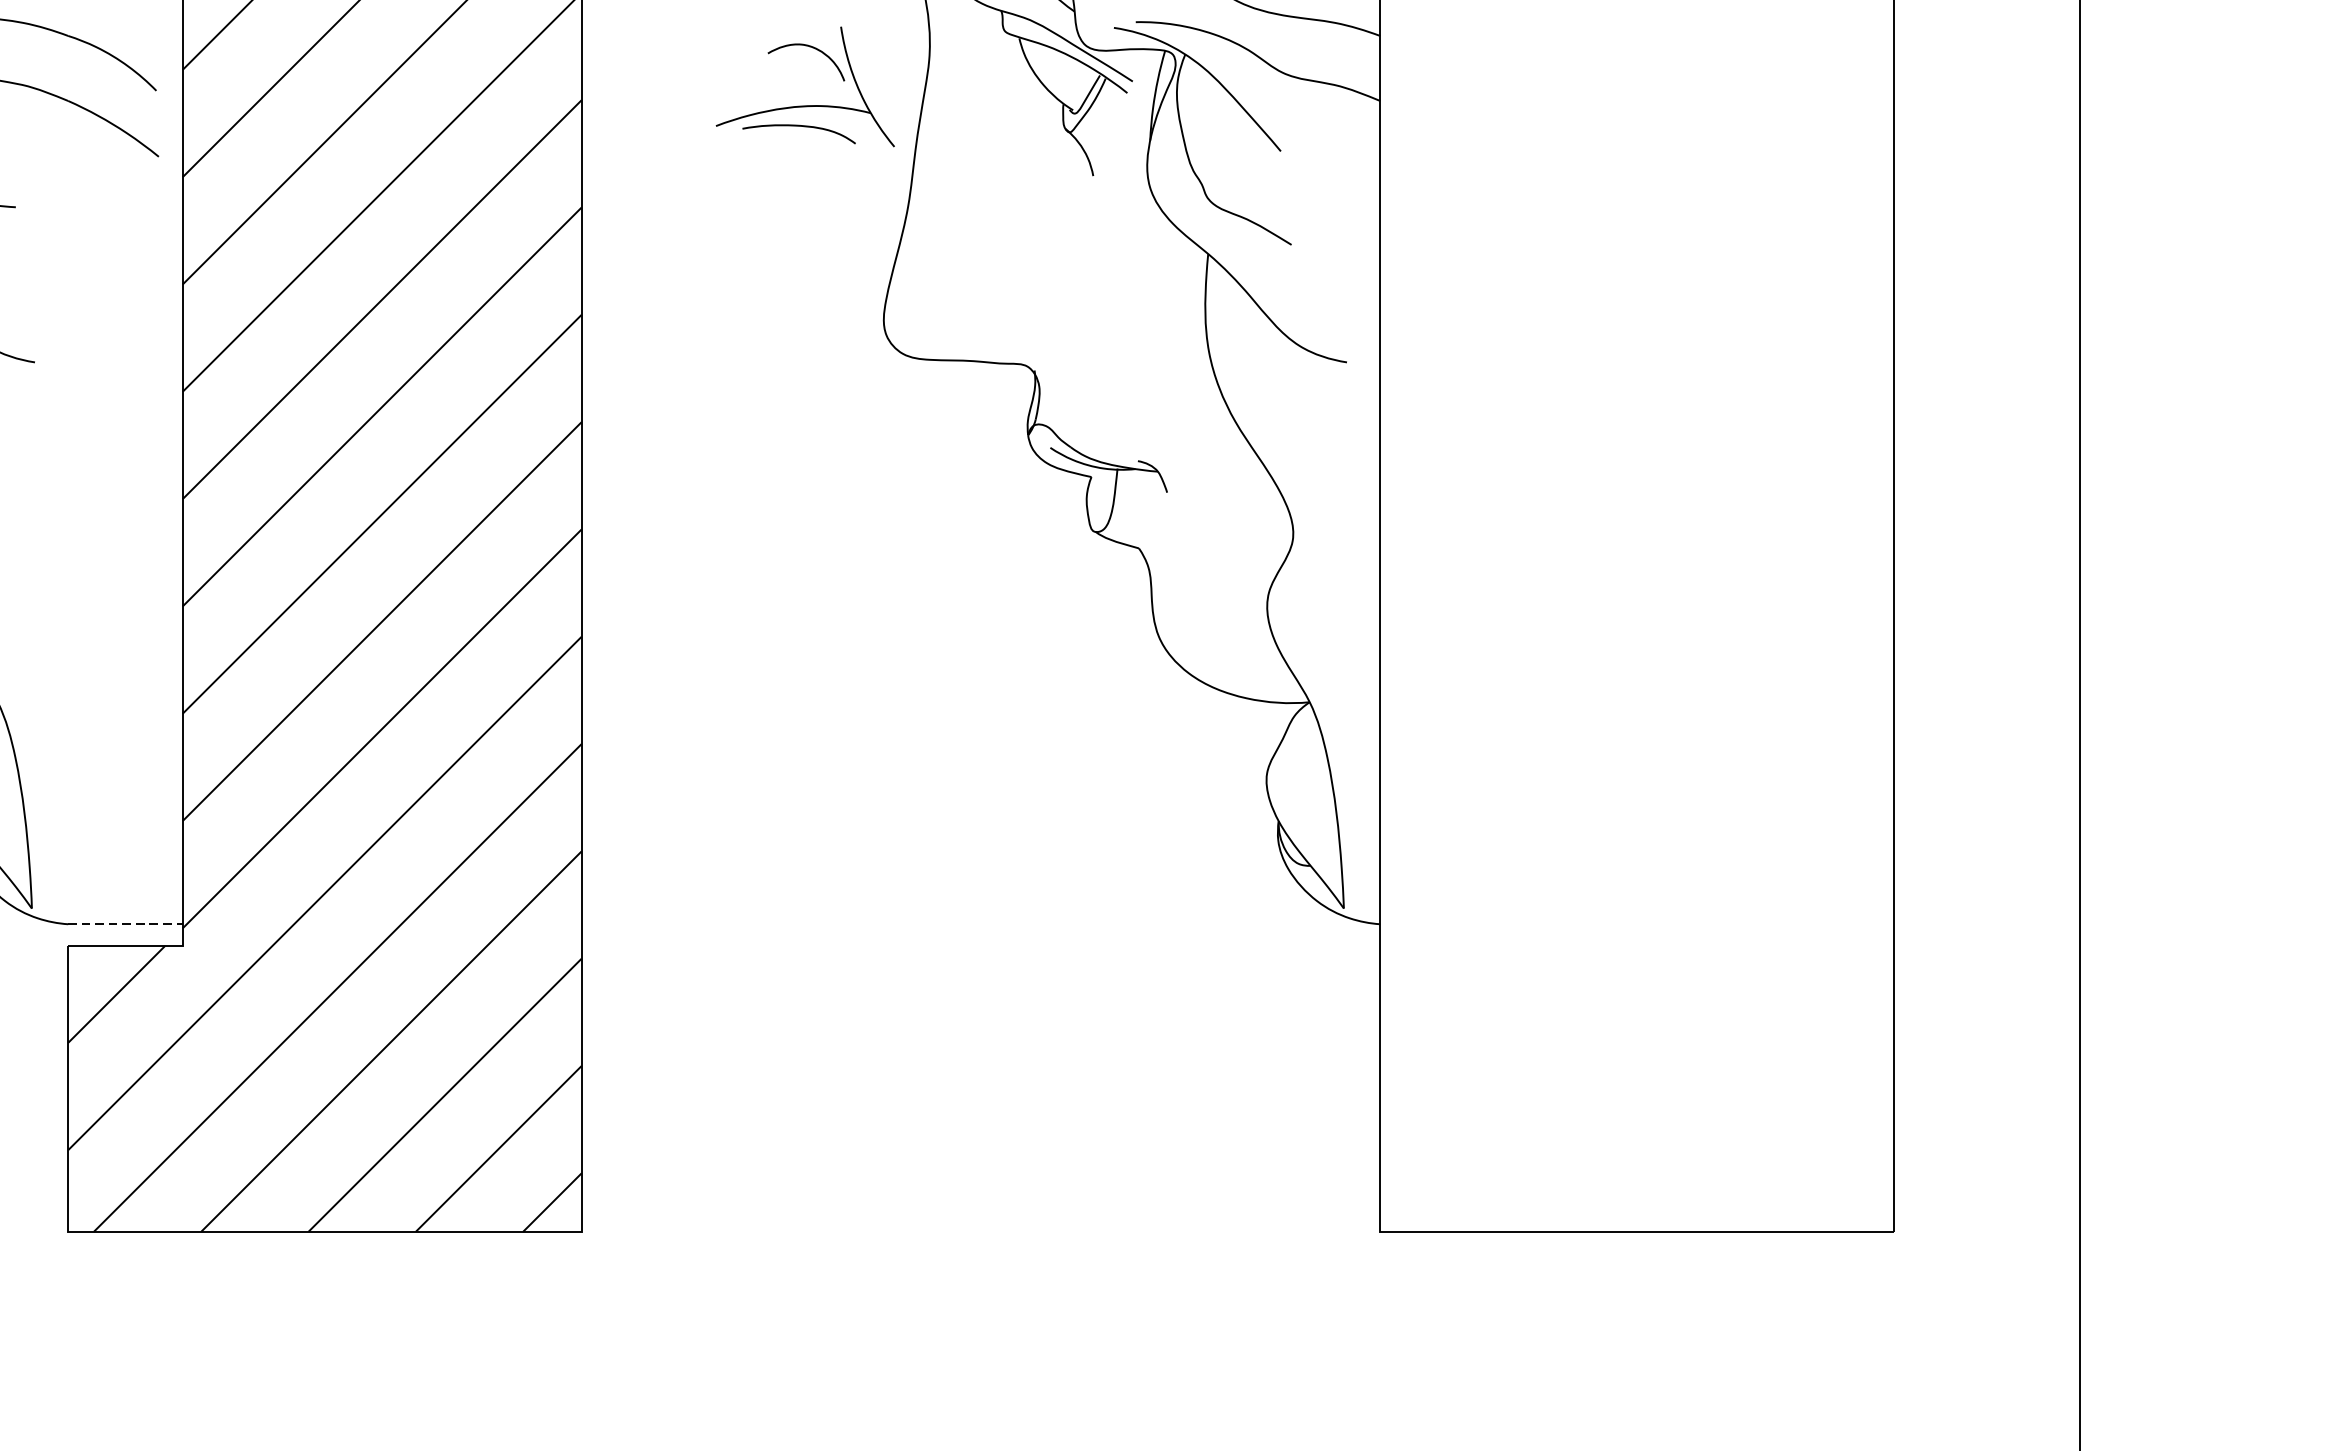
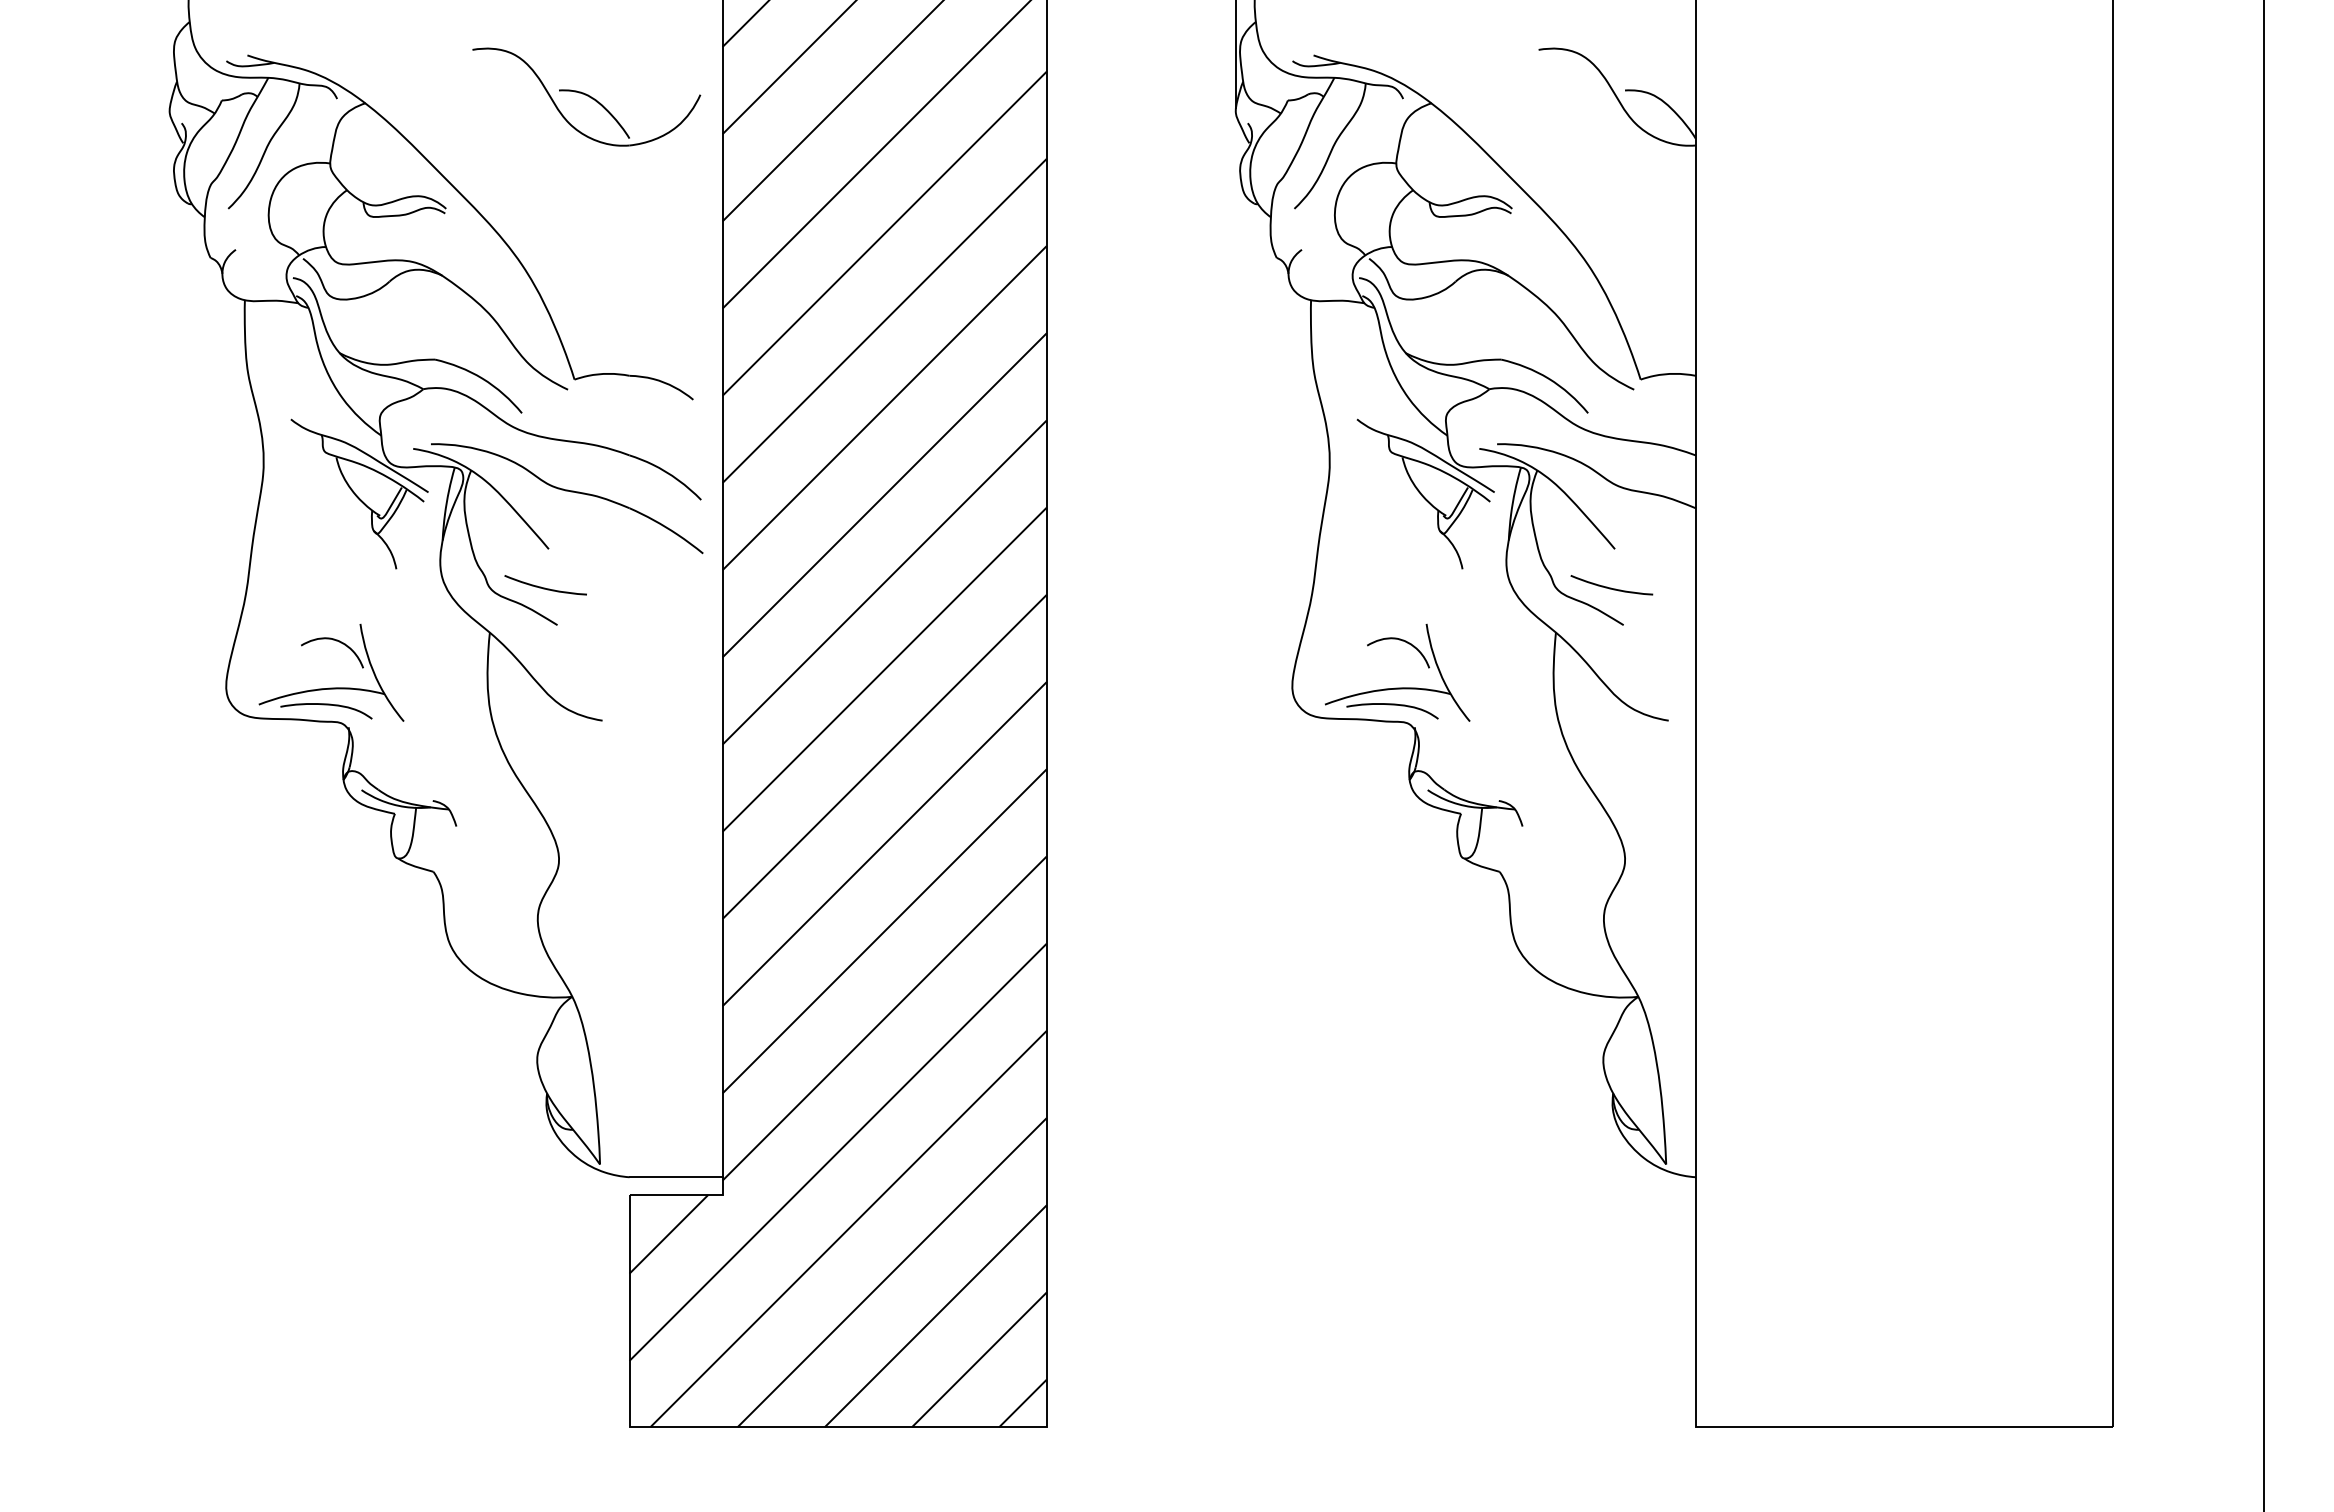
part: (805, 104) -> (1397, 687), moved
curve: (1276, 198) -> (1611, 587), added
line: (125, 924) -> (676, 1177), dashed -> solid

